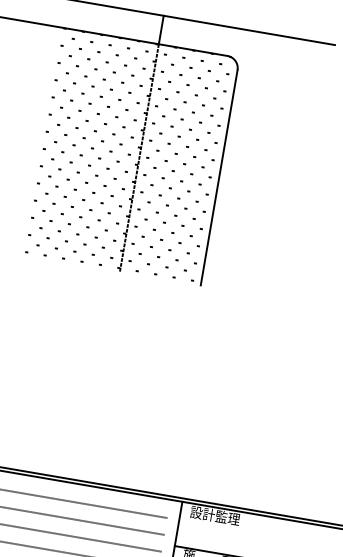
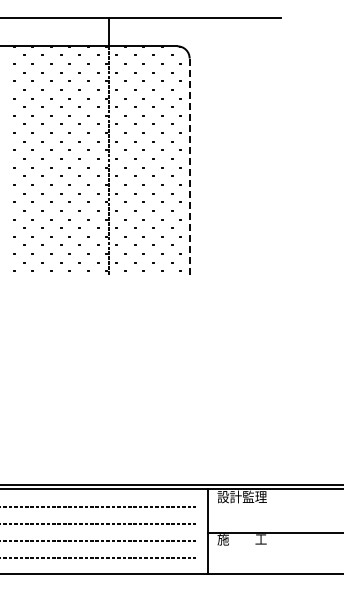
line: (218, 178) -> (189, 167), solid -> dashed

